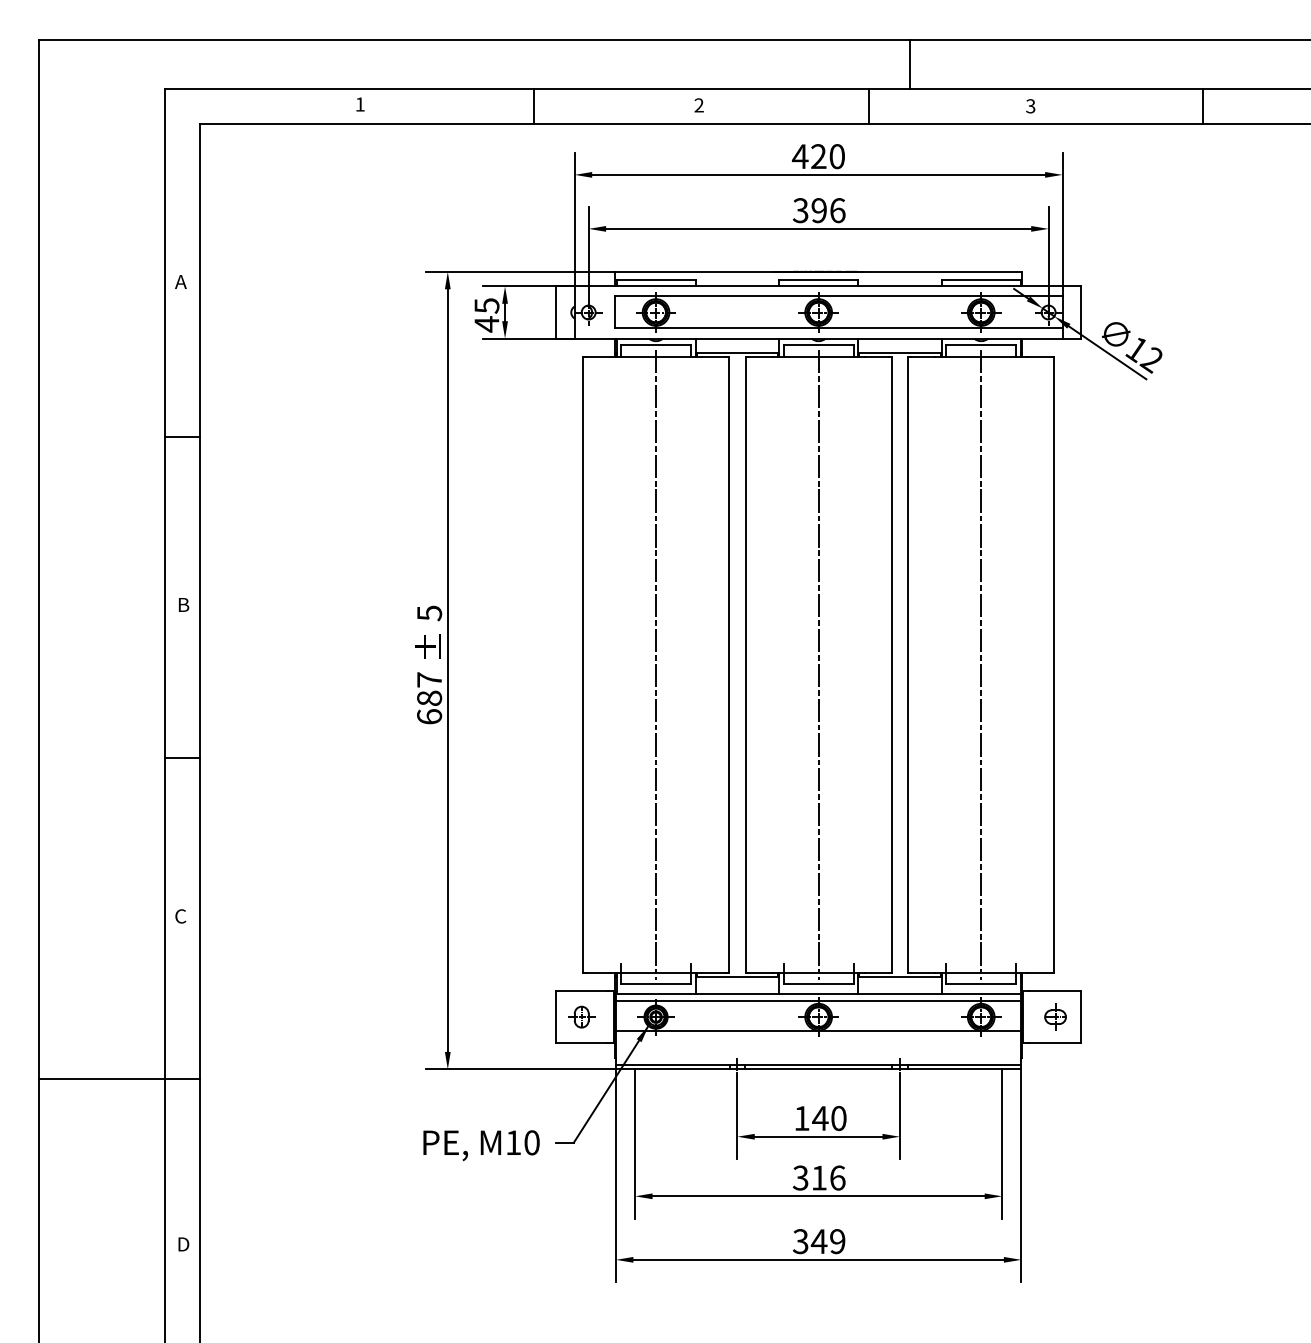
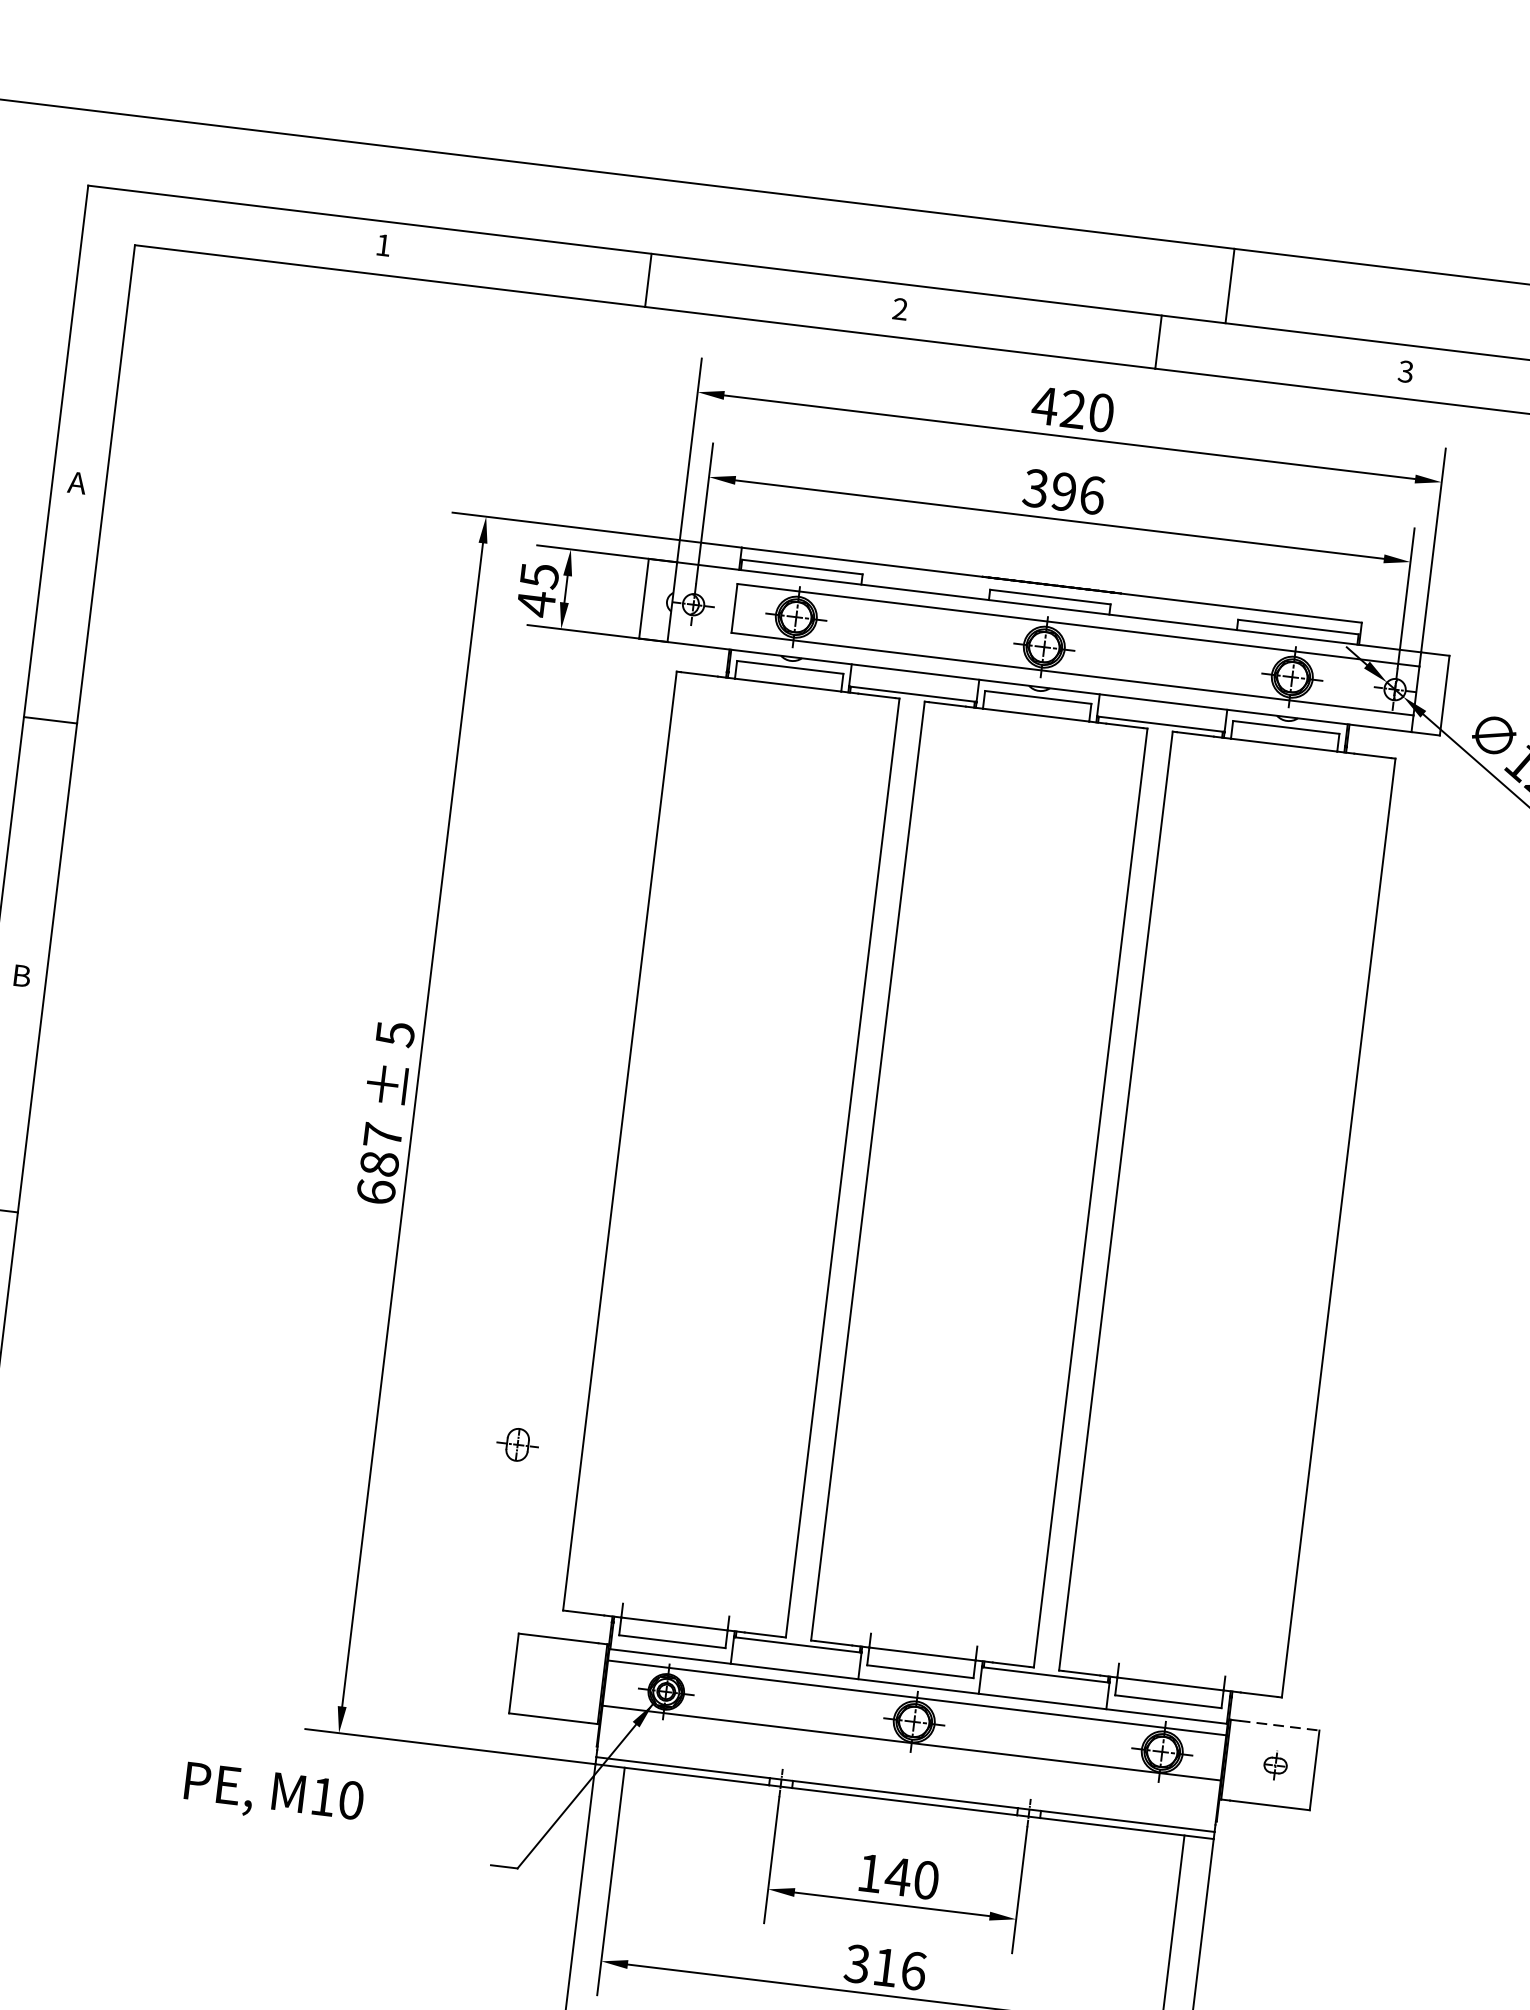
line: (656, 664) -> (732, 1154), removed
line: (818, 664) -> (979, 1184), removed
line: (981, 664) -> (1227, 1214), removed
line: (1055, 991) -> (1280, 1726), solid -> dashed
part: (581, 1016) -> (517, 1443), moved
part: (1055, 1016) -> (1275, 1764), size x0.7
text: (481, 1145) -> (273, 1795), moved

